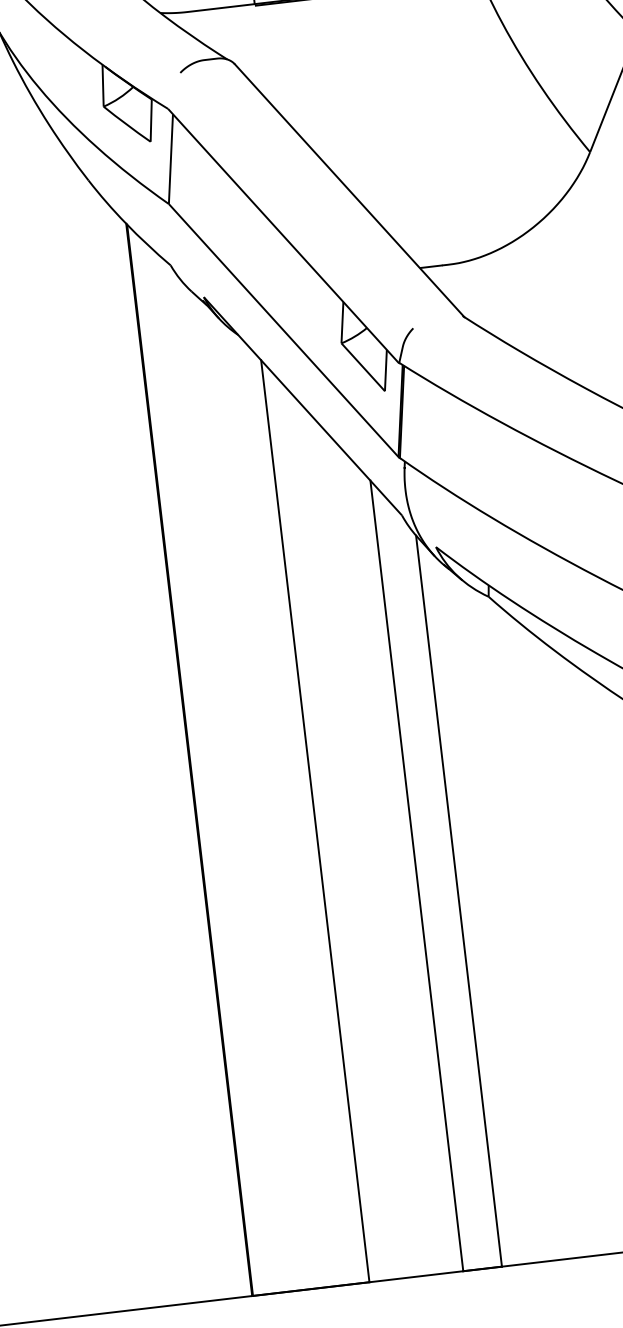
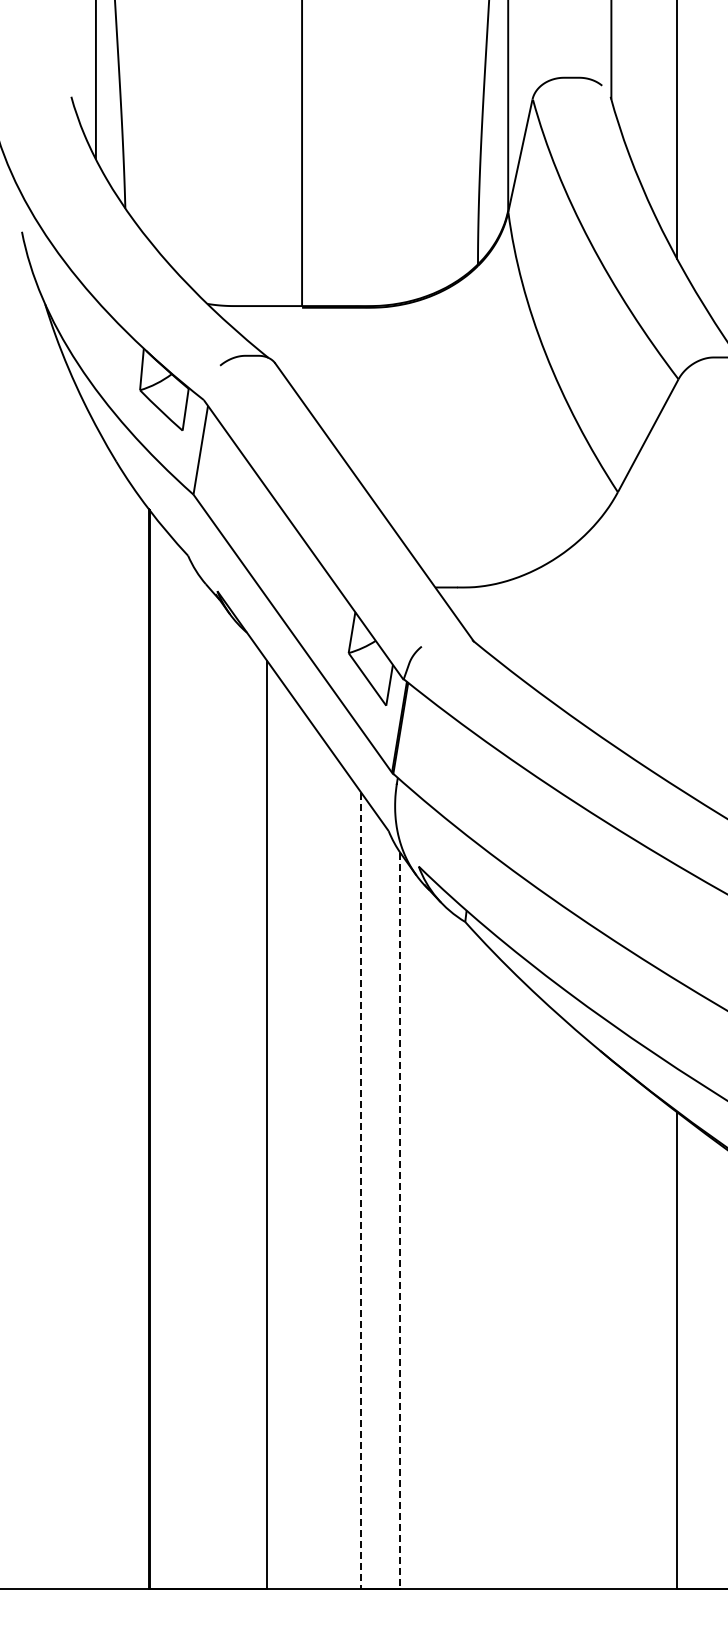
line: (417, 876) -> (361, 1191), solid -> dashed
line: (459, 901) -> (400, 1221), solid -> dashed

